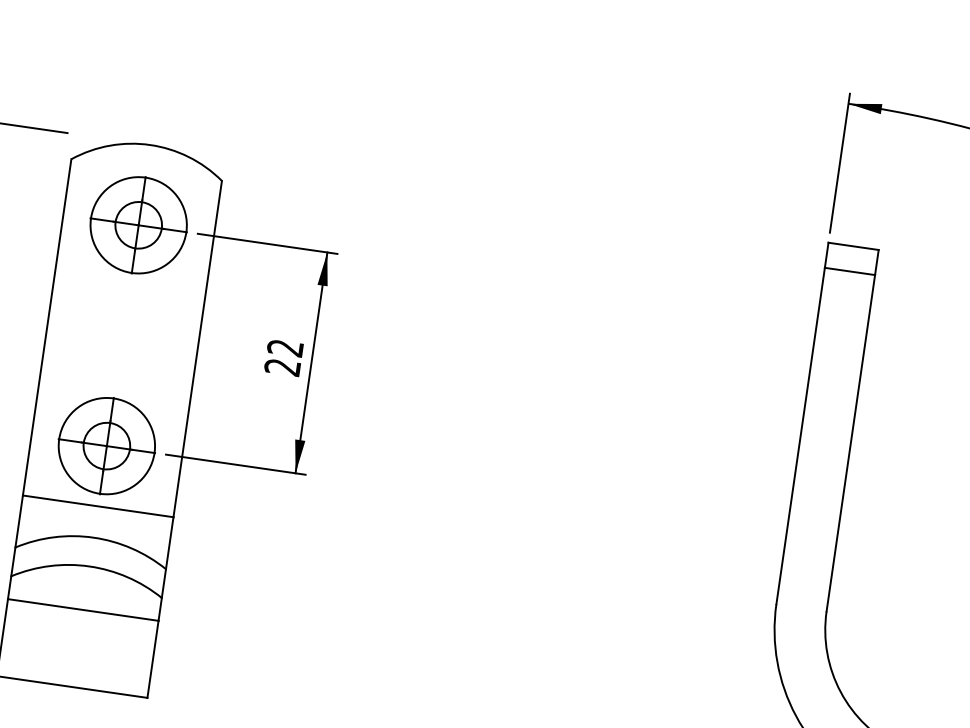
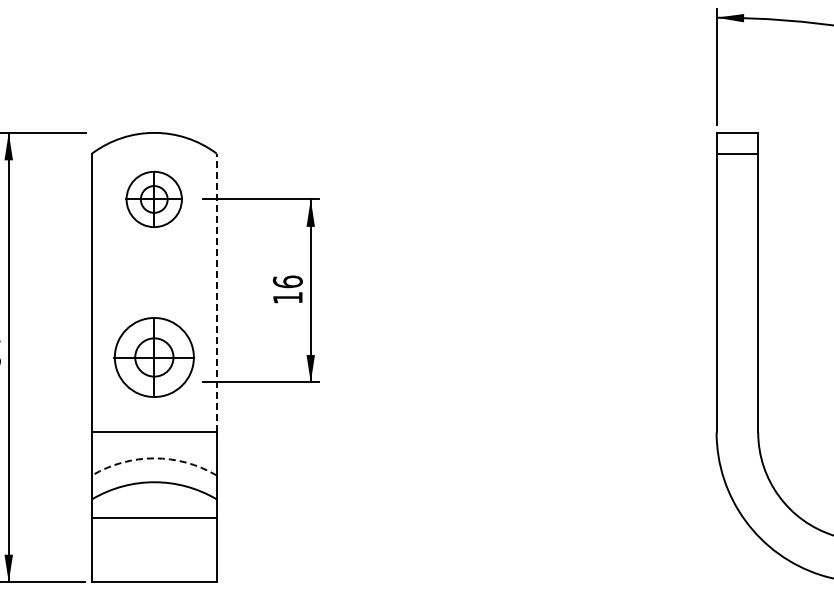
part: (137, 225) -> (153, 199), size x0.7
line: (197, 348) -> (216, 292), solid -> dashed
text: (283, 357) -> (287, 289), 22 -> 16
part: (105, 445) -> (153, 357), moved
arc: (93, 537) -> (154, 458), solid -> dashed

